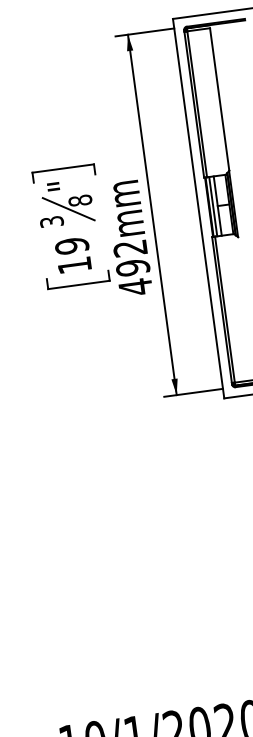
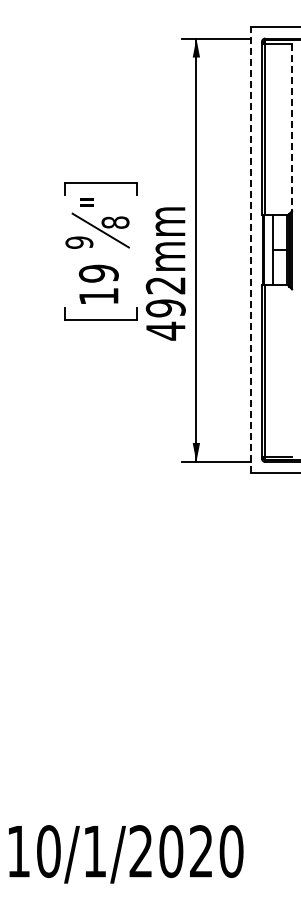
line: (220, 99) -> (292, 127), solid -> dashed
line: (212, 206) -> (267, 250), removed
line: (198, 208) -> (250, 250), solid -> dashed
text: (52, 221) -> (79, 242), 3 -> 9

